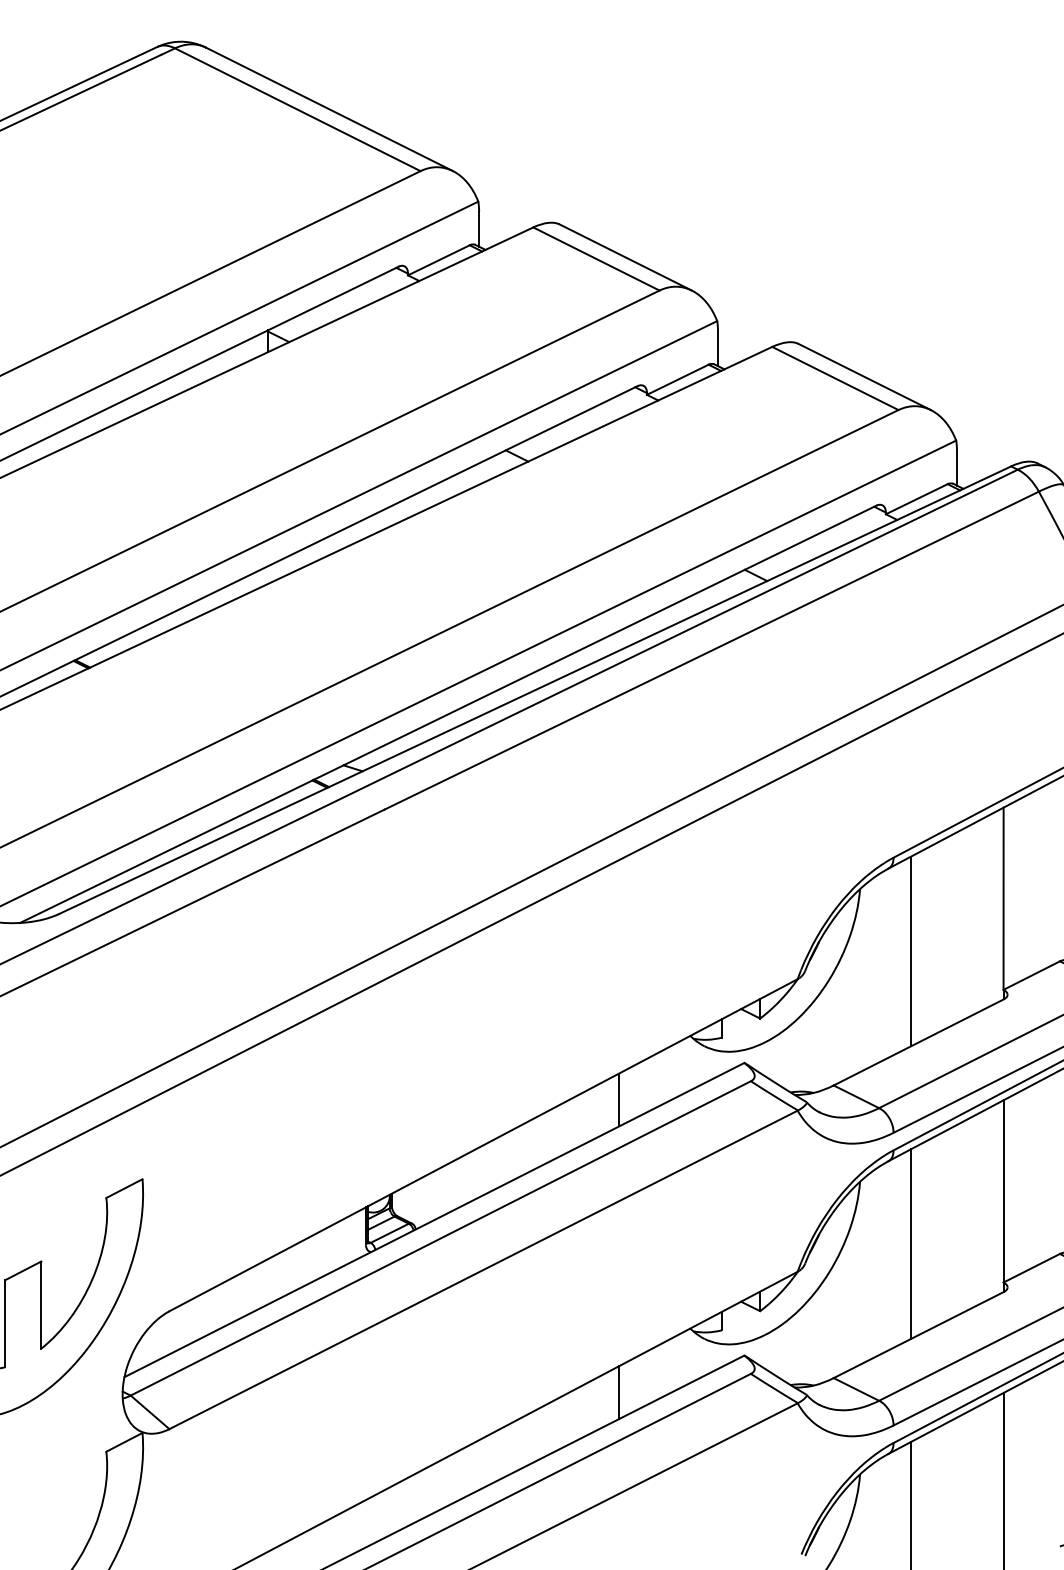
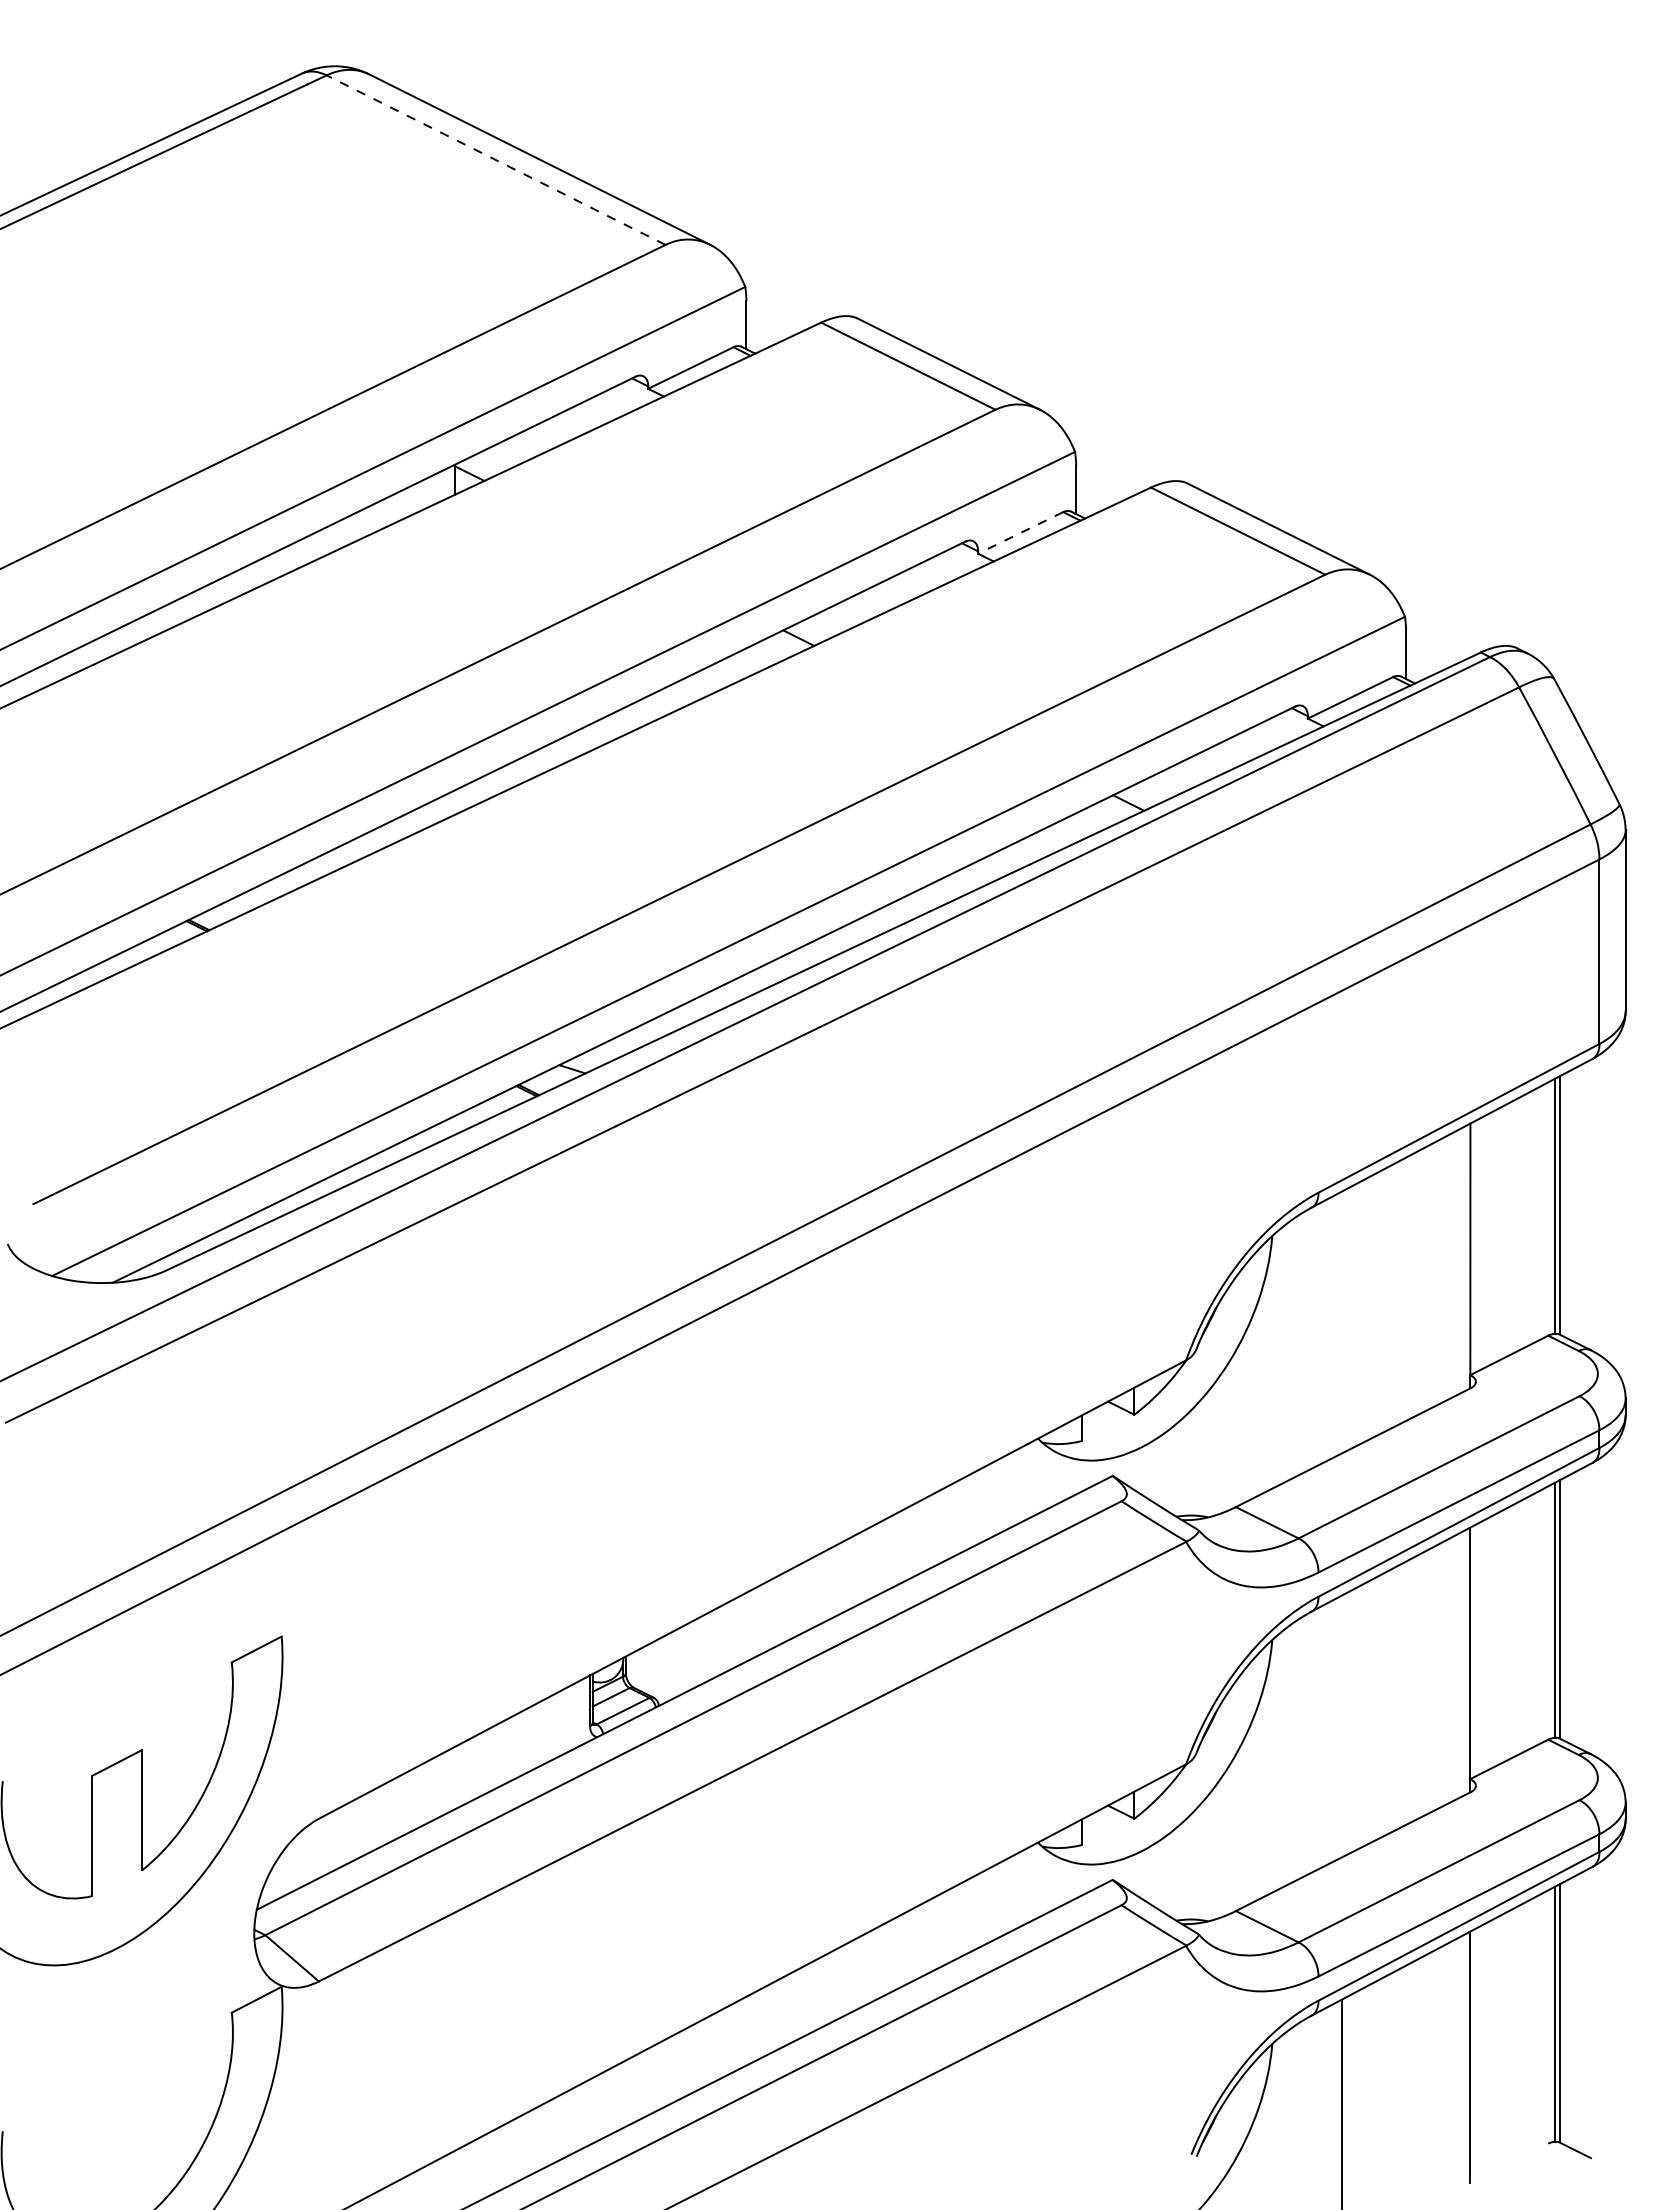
line: (297, 109) -> (495, 159), solid -> dashed
line: (677, 380) -> (1020, 533), solid -> dashed
line: (910, 951) -> (1342, 1322), removed
line: (619, 1099) -> (939, 1526), removed
line: (910, 1244) -> (1342, 1726), removed
line: (619, 1392) -> (939, 1930), removed

